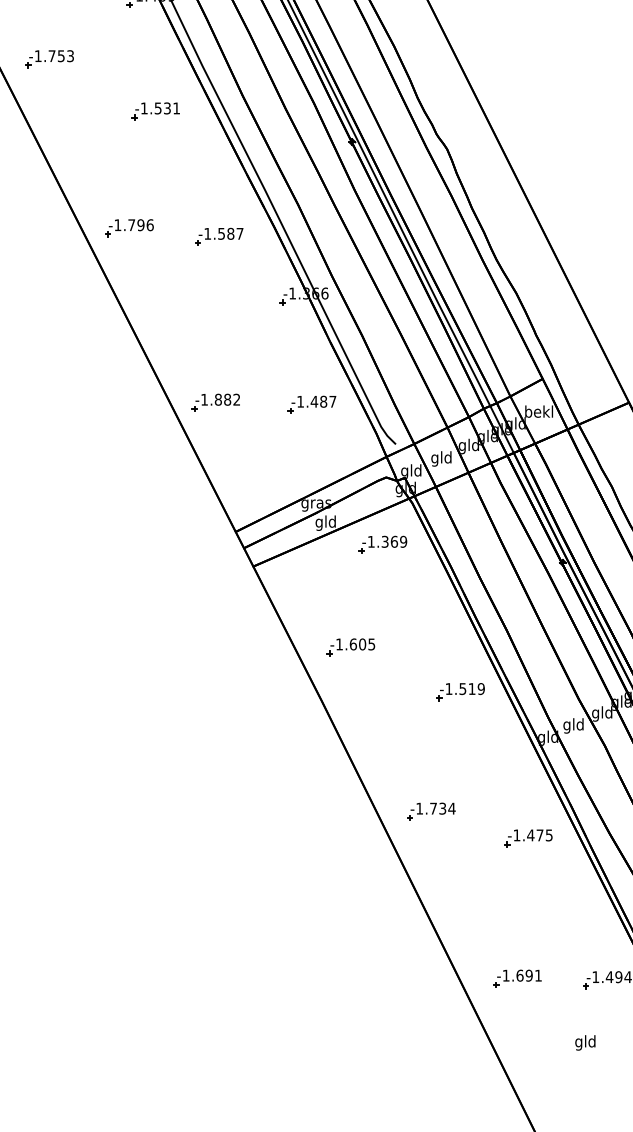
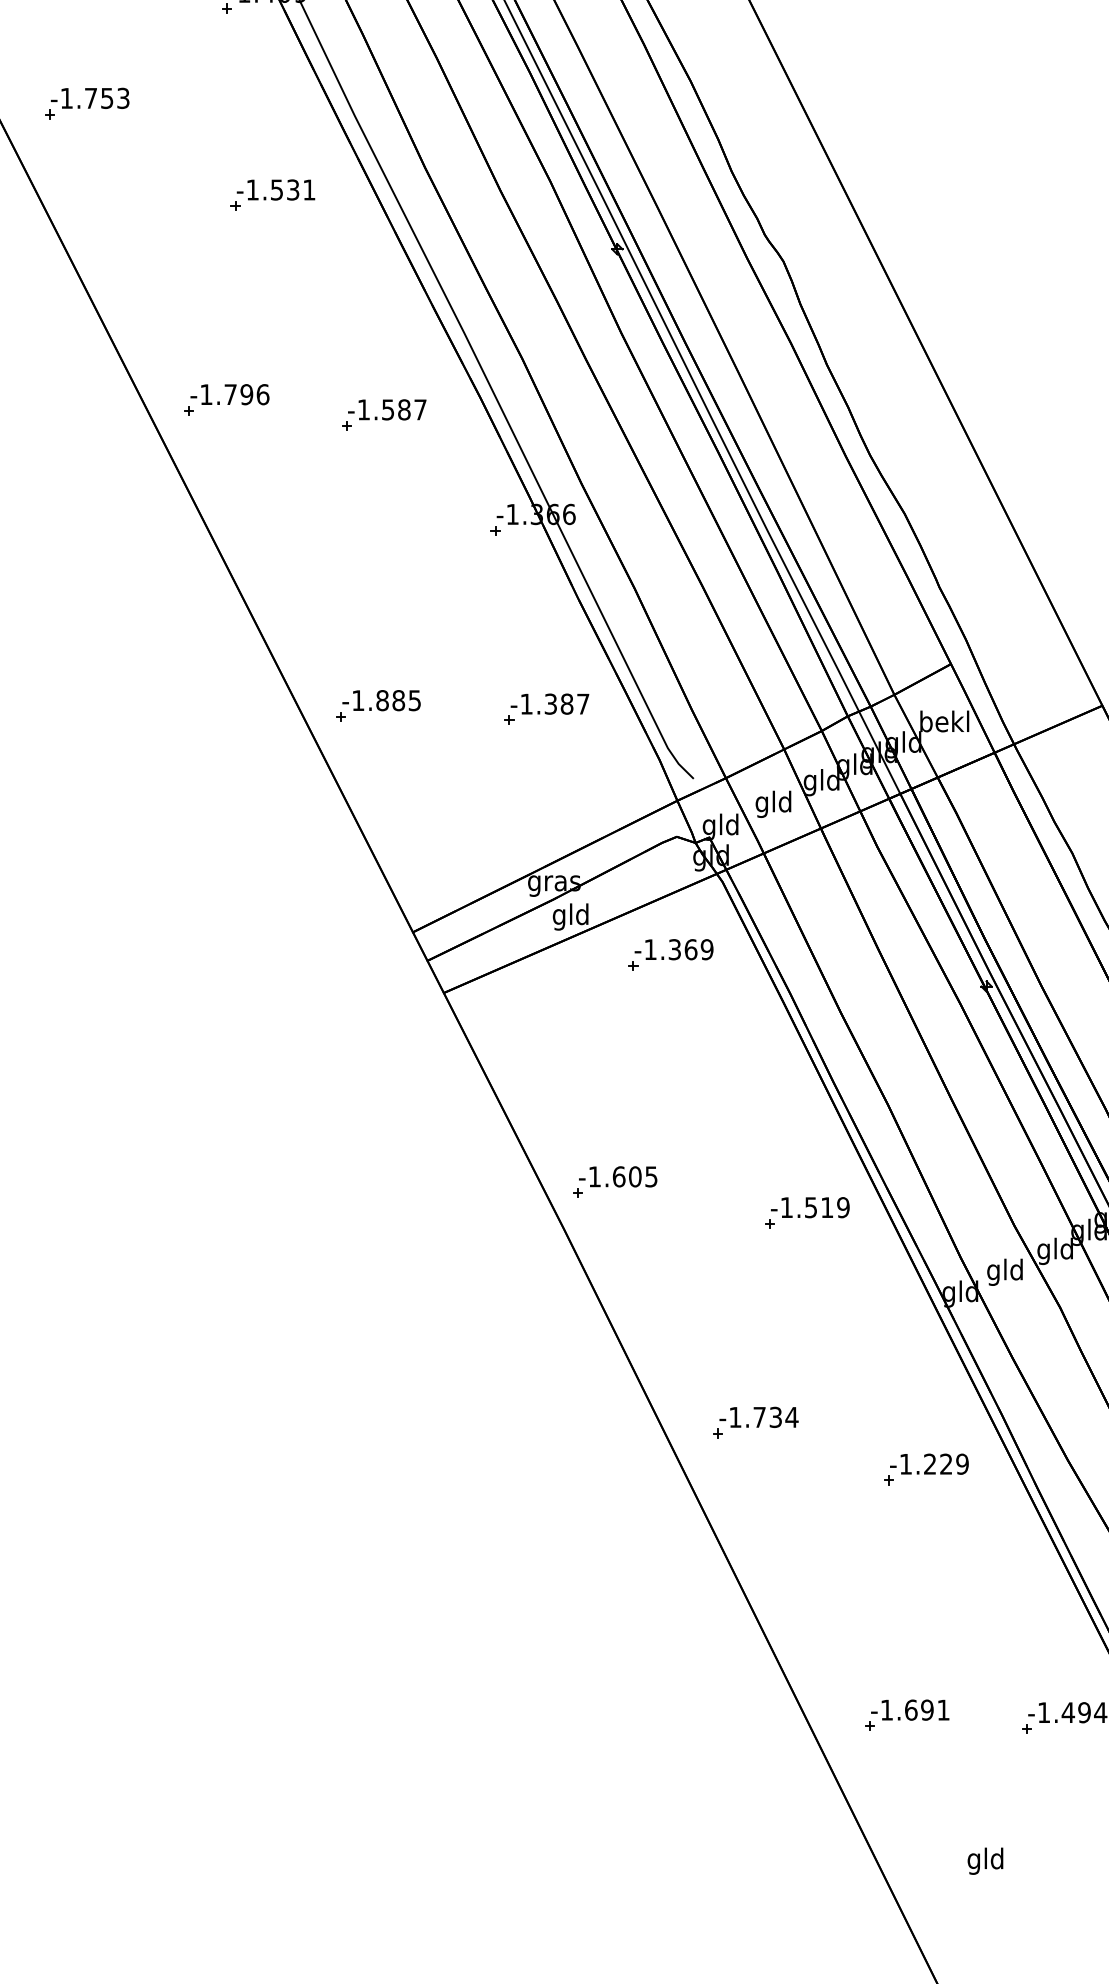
text: (236, 399) -> (414, 700), -1.882 -> -1.885
text: (314, 401) -> (550, 703), -1.487 -> -1.387
part: (350, 647) -> (614, 1182), moved
text: (539, 835) -> (945, 1464), -1.475 -> -1.229
text: (585, 1042) -> (985, 1860), moved

